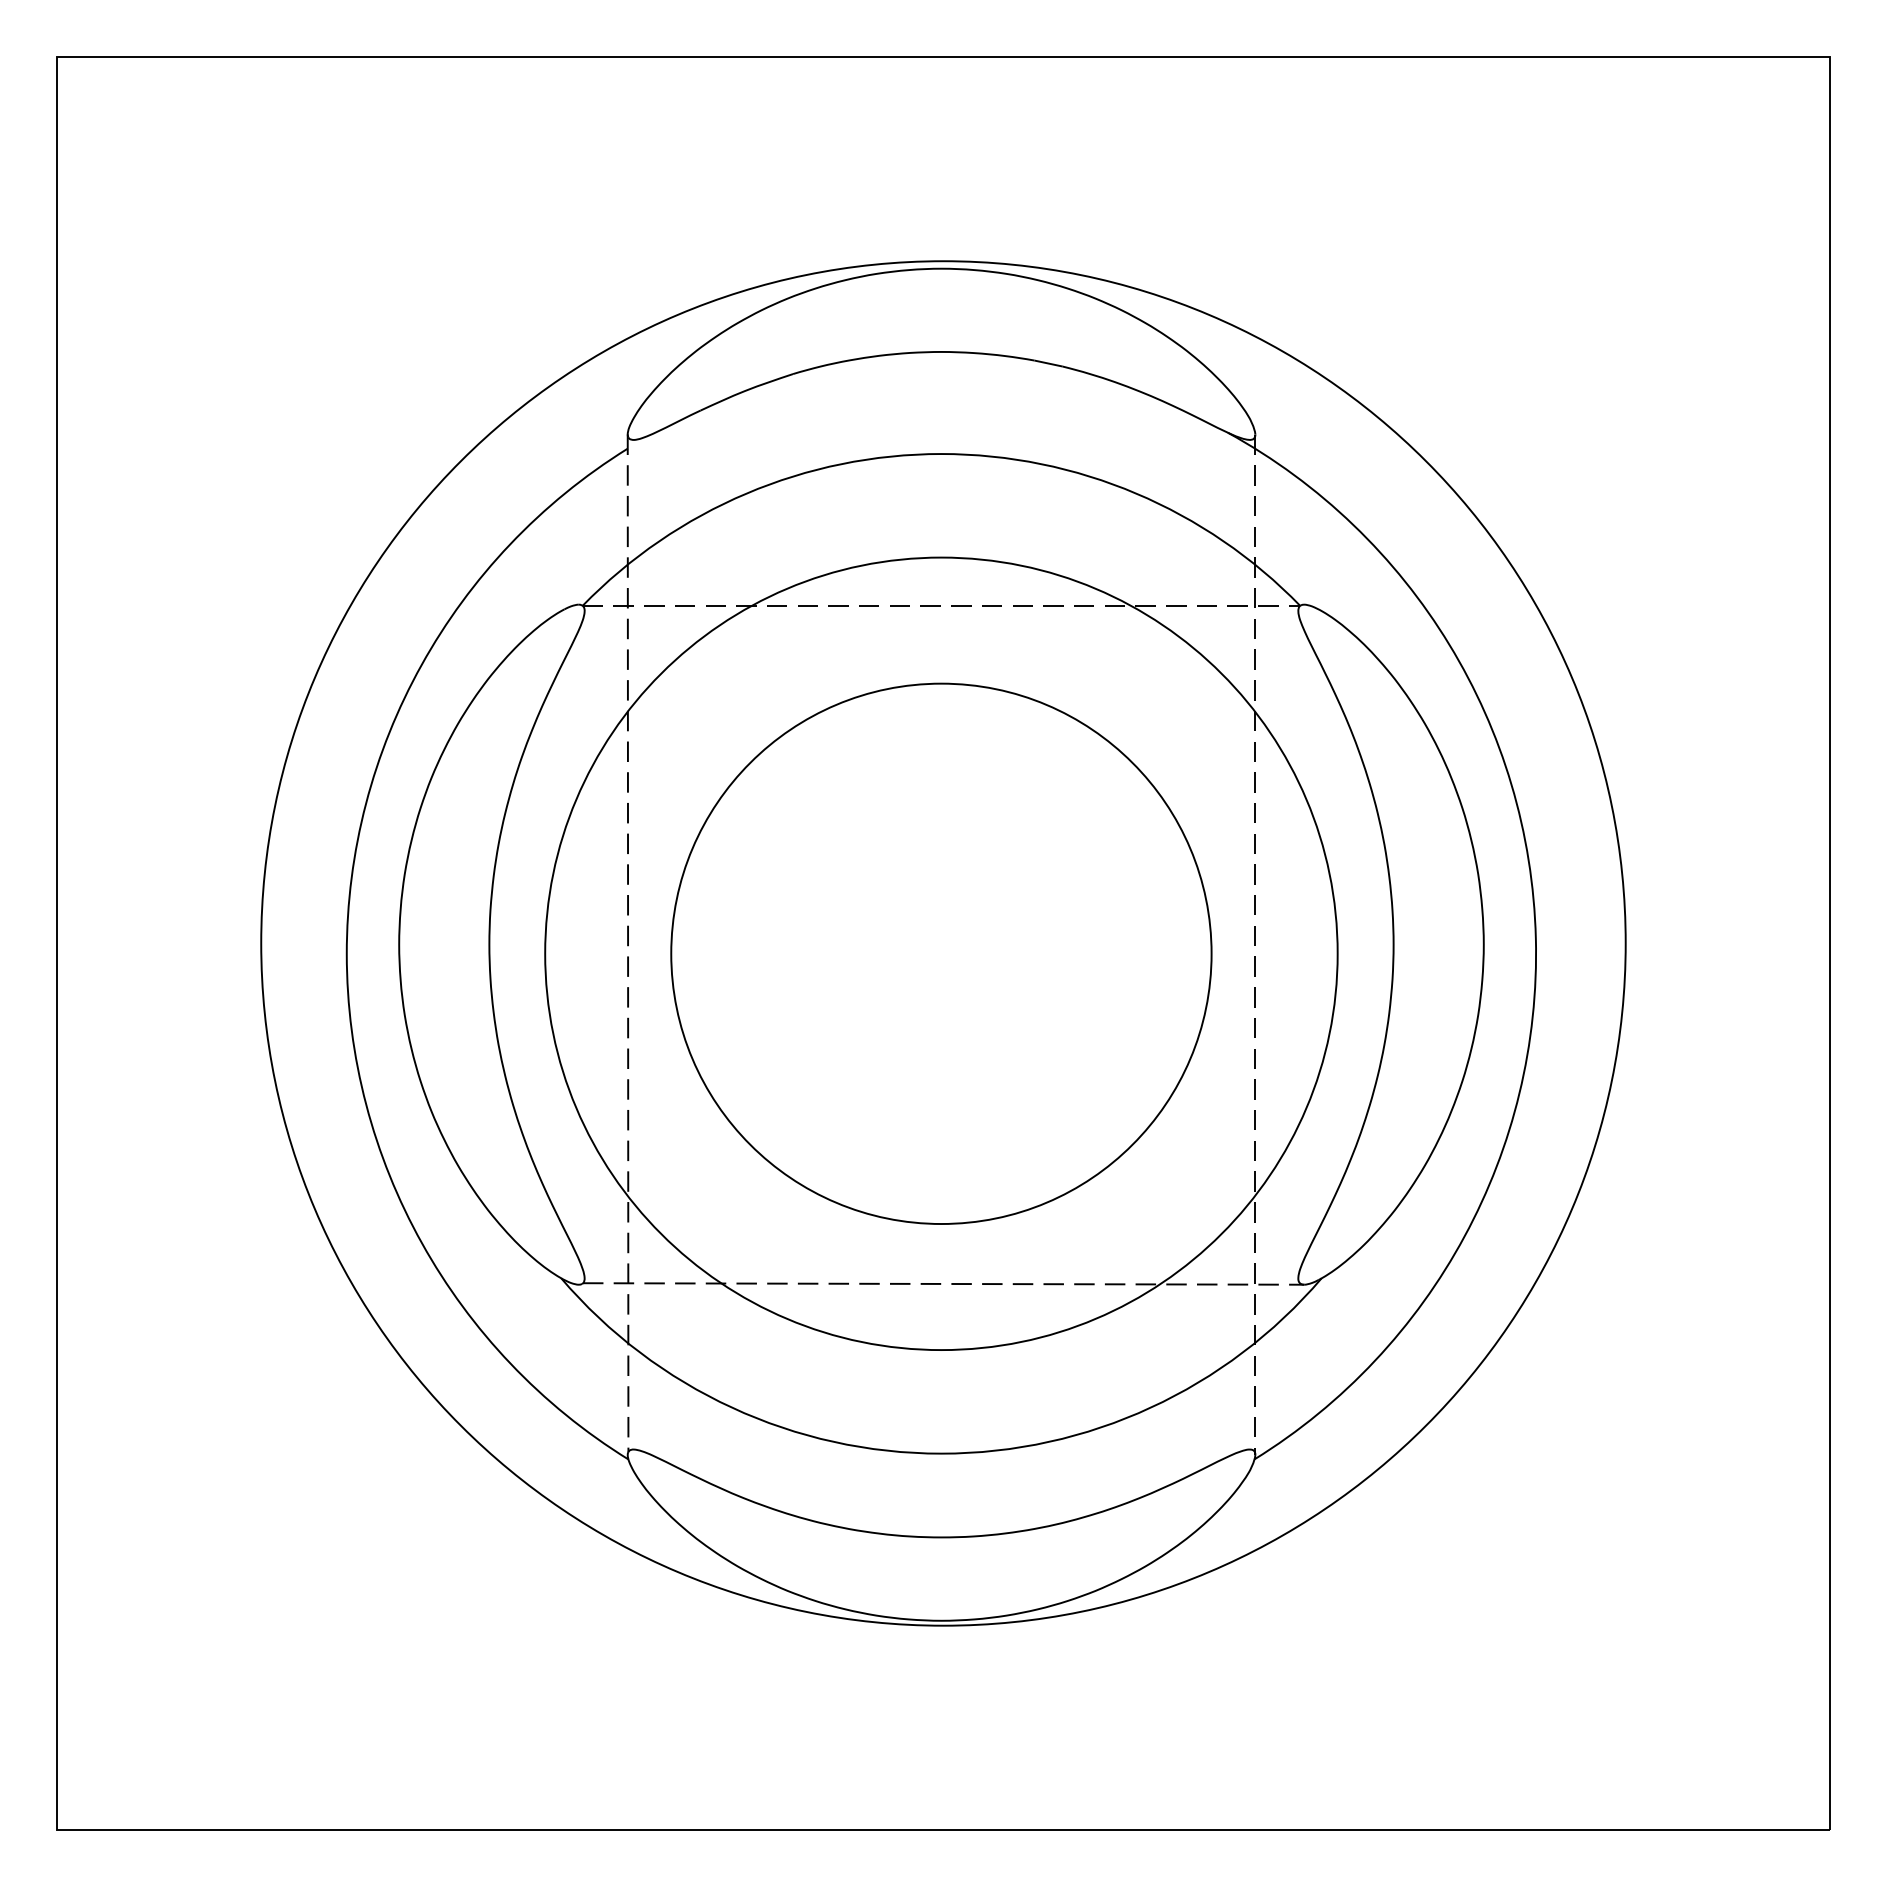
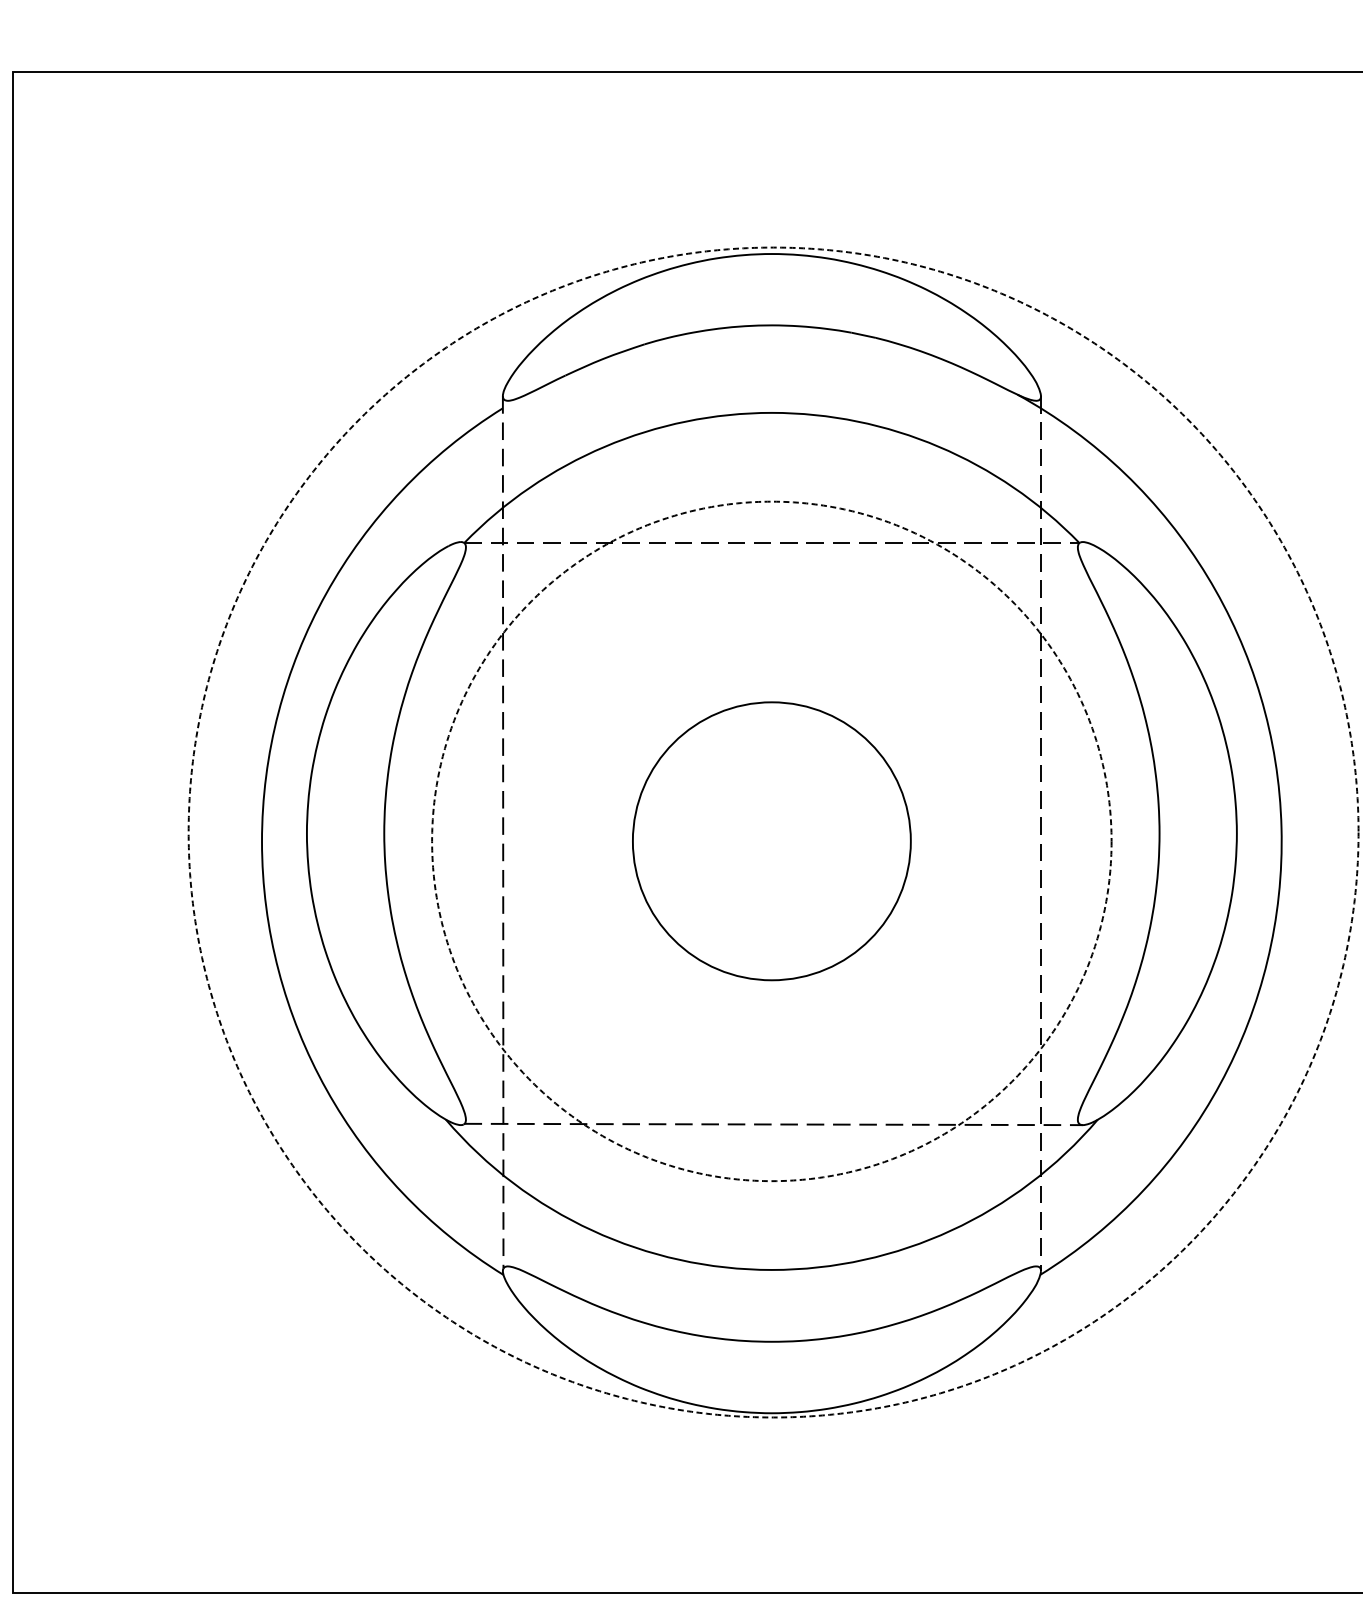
circle: (943, 943) -> (773, 832), solid -> dashed
circle: (941, 953) -> (771, 841), size x0.6
circle: (941, 953) -> (771, 841), solid -> dashed

